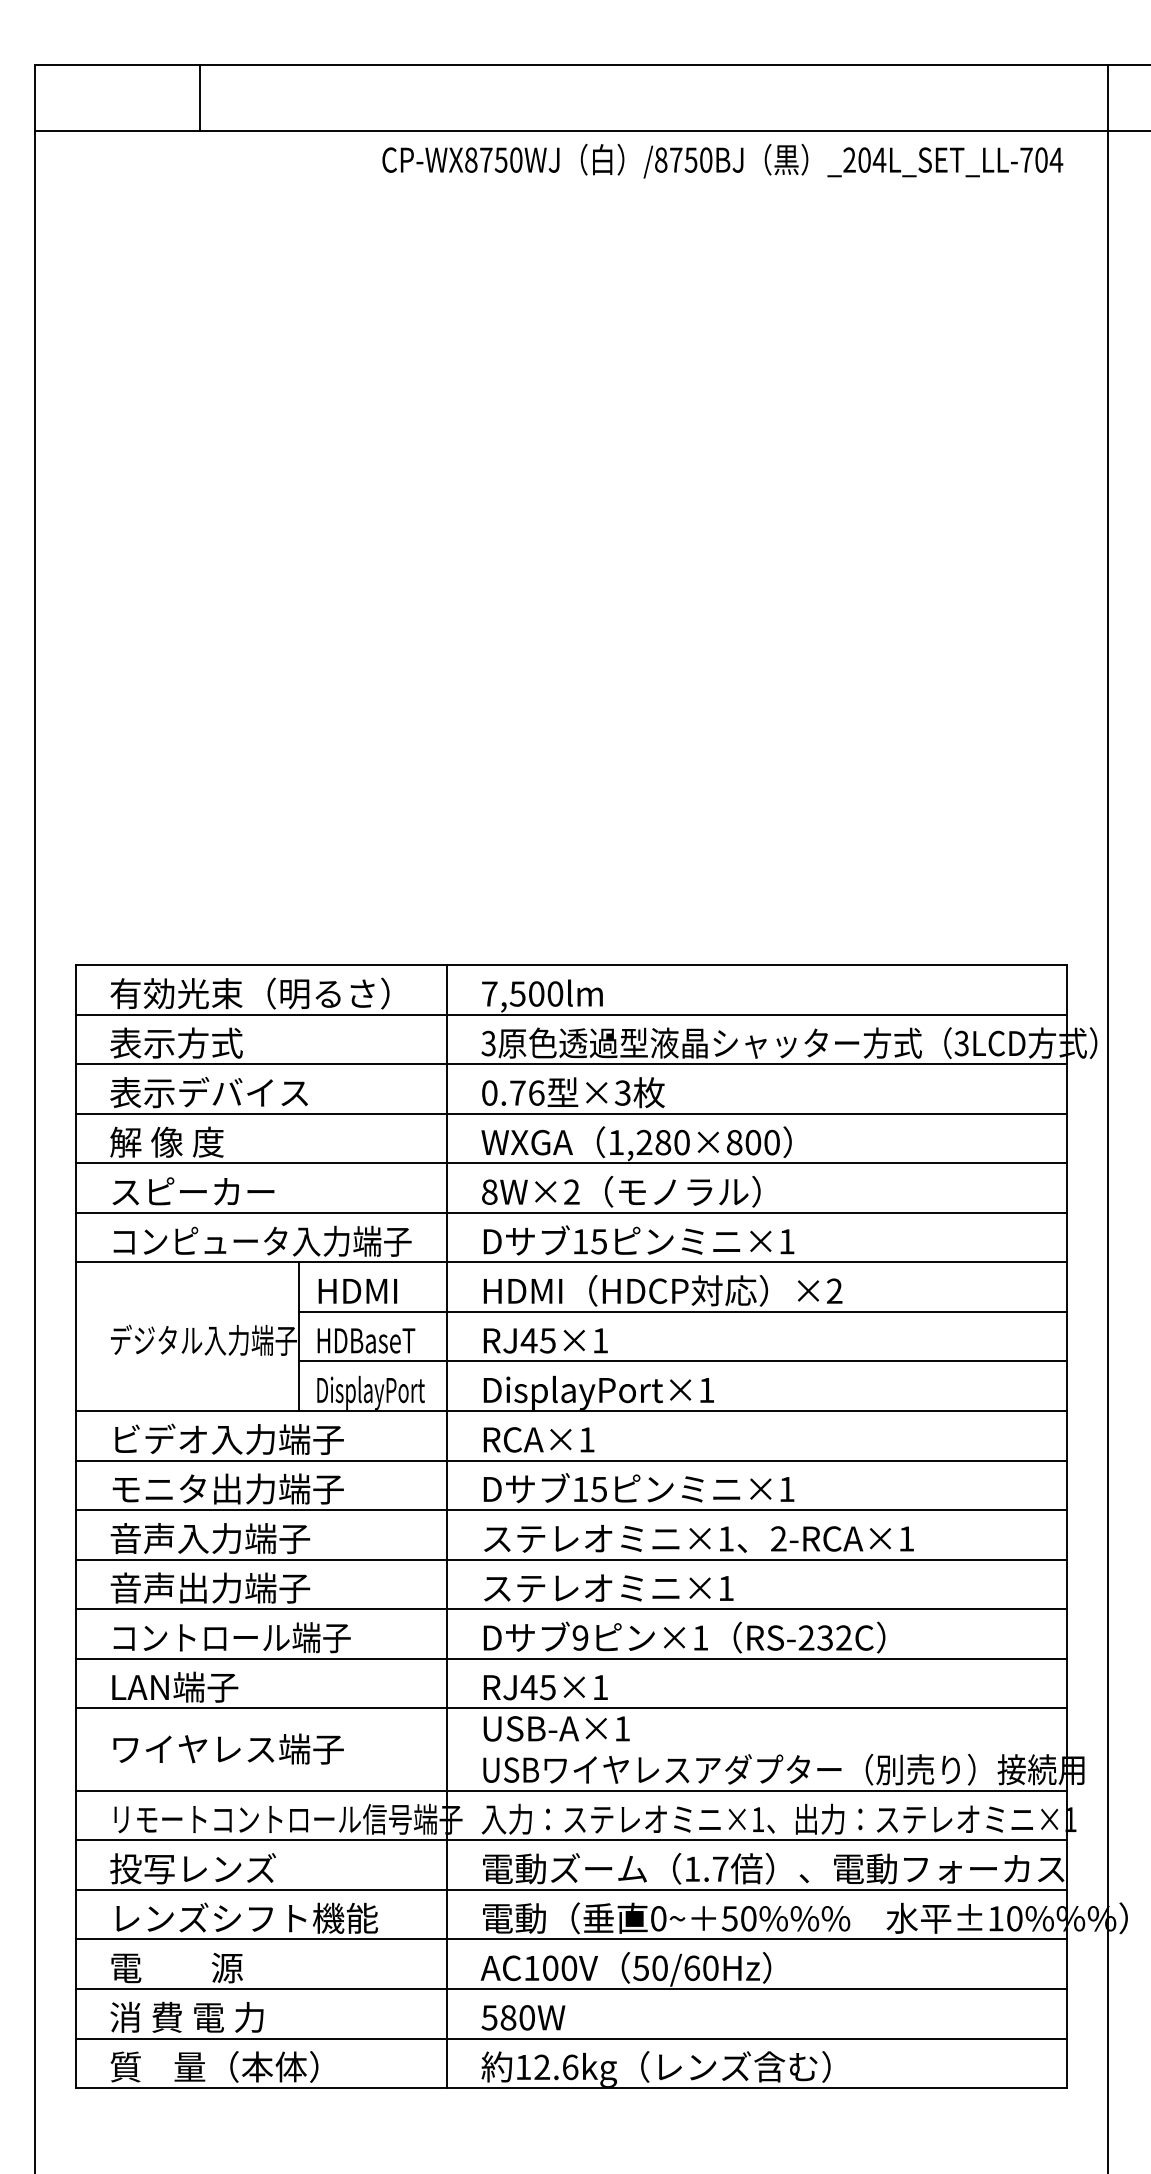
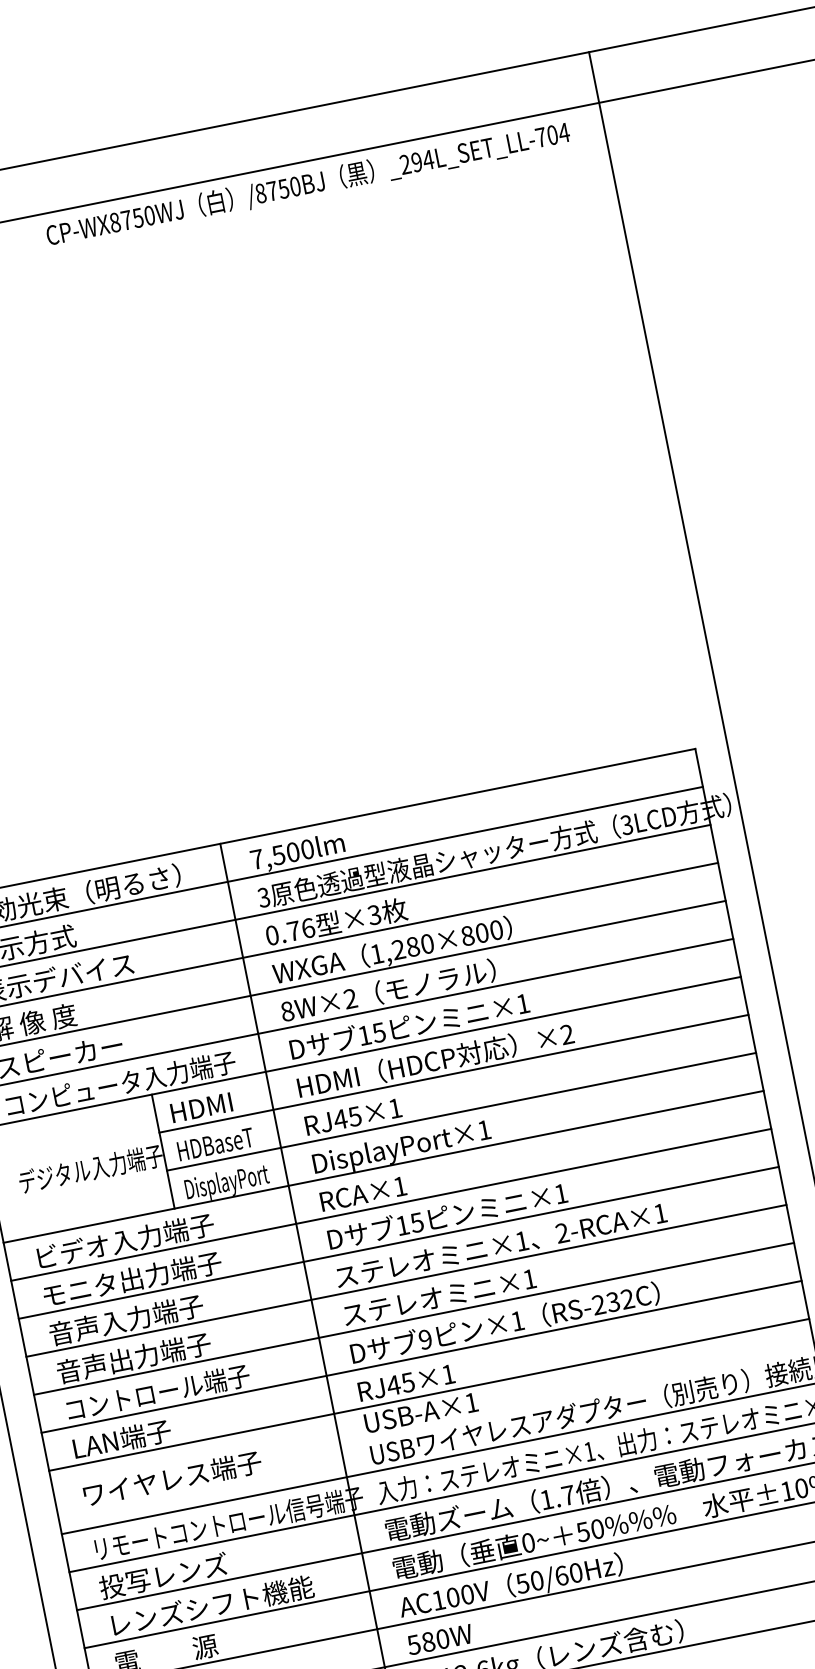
text: (864, 159) -> (416, 161), _204L_SET_LL-704 -> _294L_SET_LL-704

